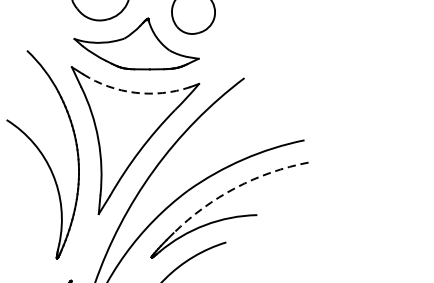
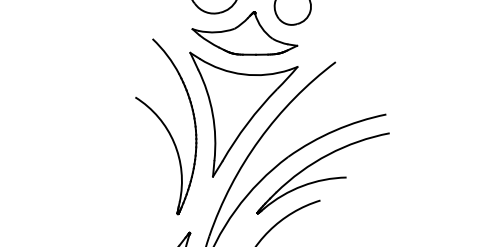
arc: (134, 92) -> (243, 74), dashed -> solid
arc: (235, 187) -> (328, 154), dashed -> solid

